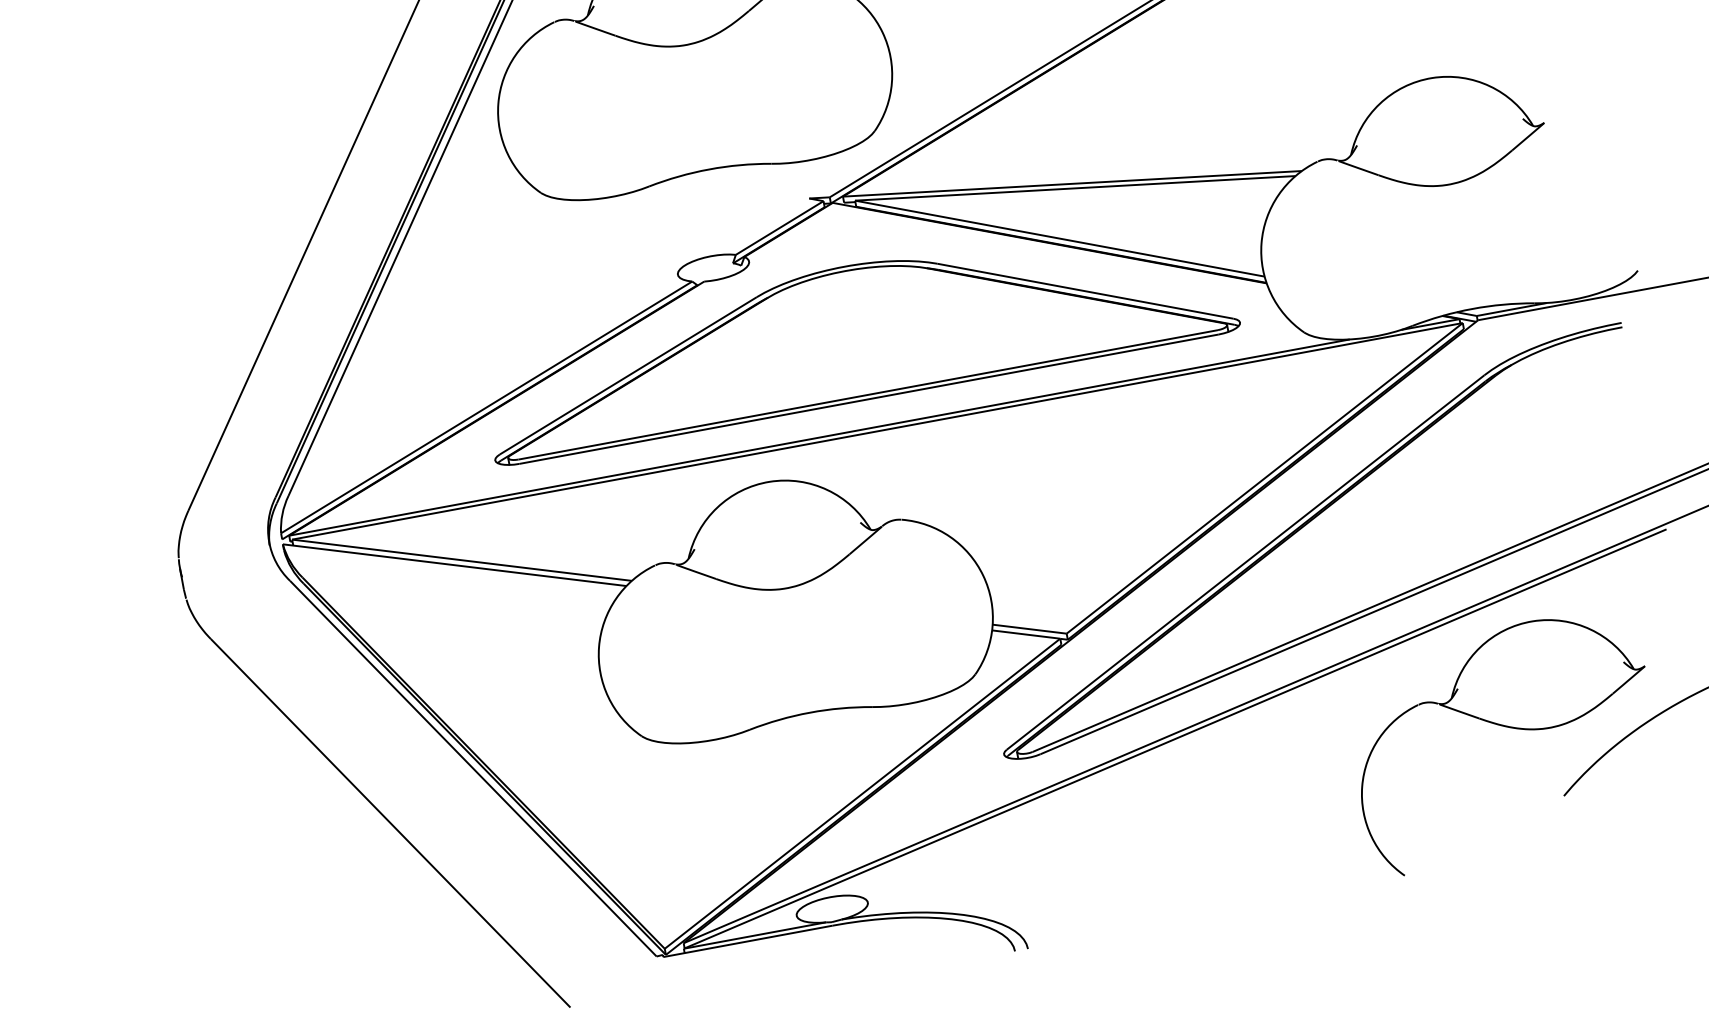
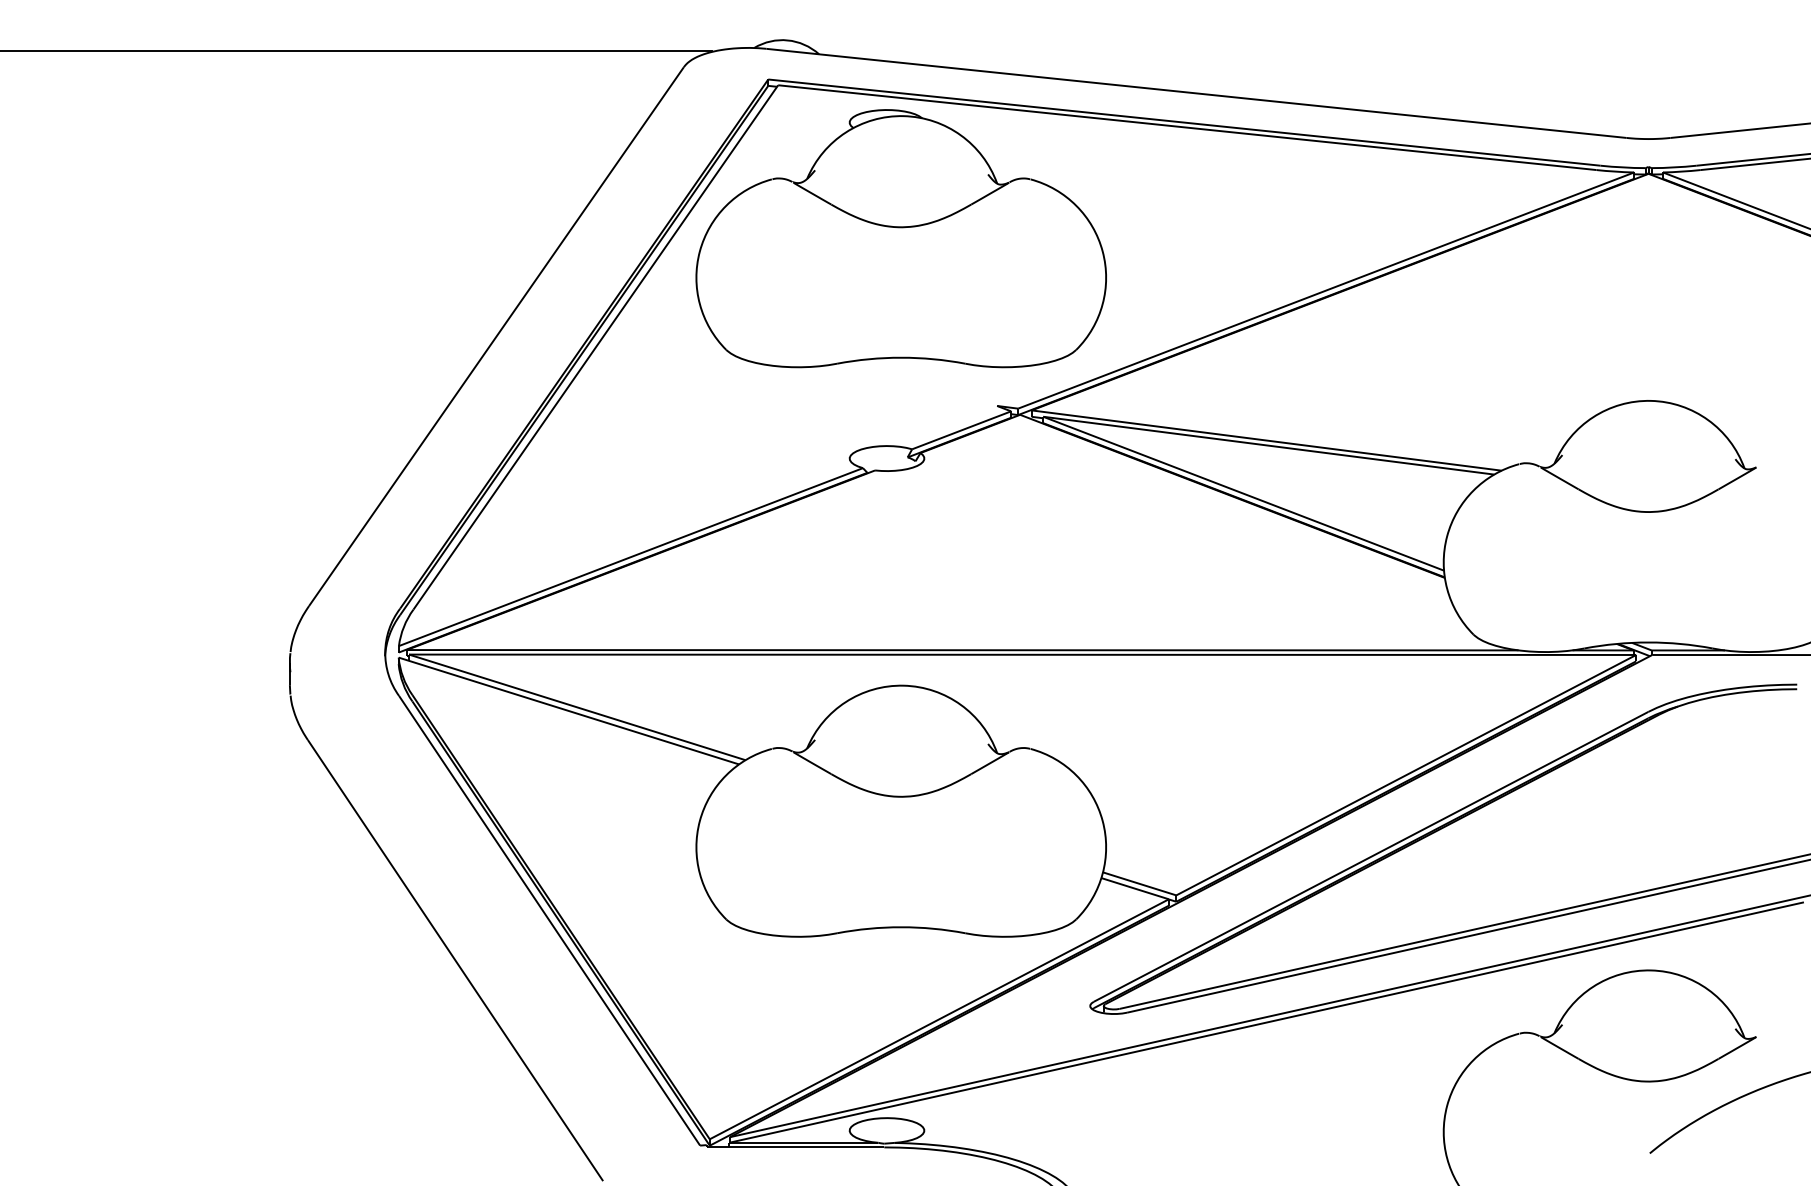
part: (856, 332) -> (1019, 550), removed

